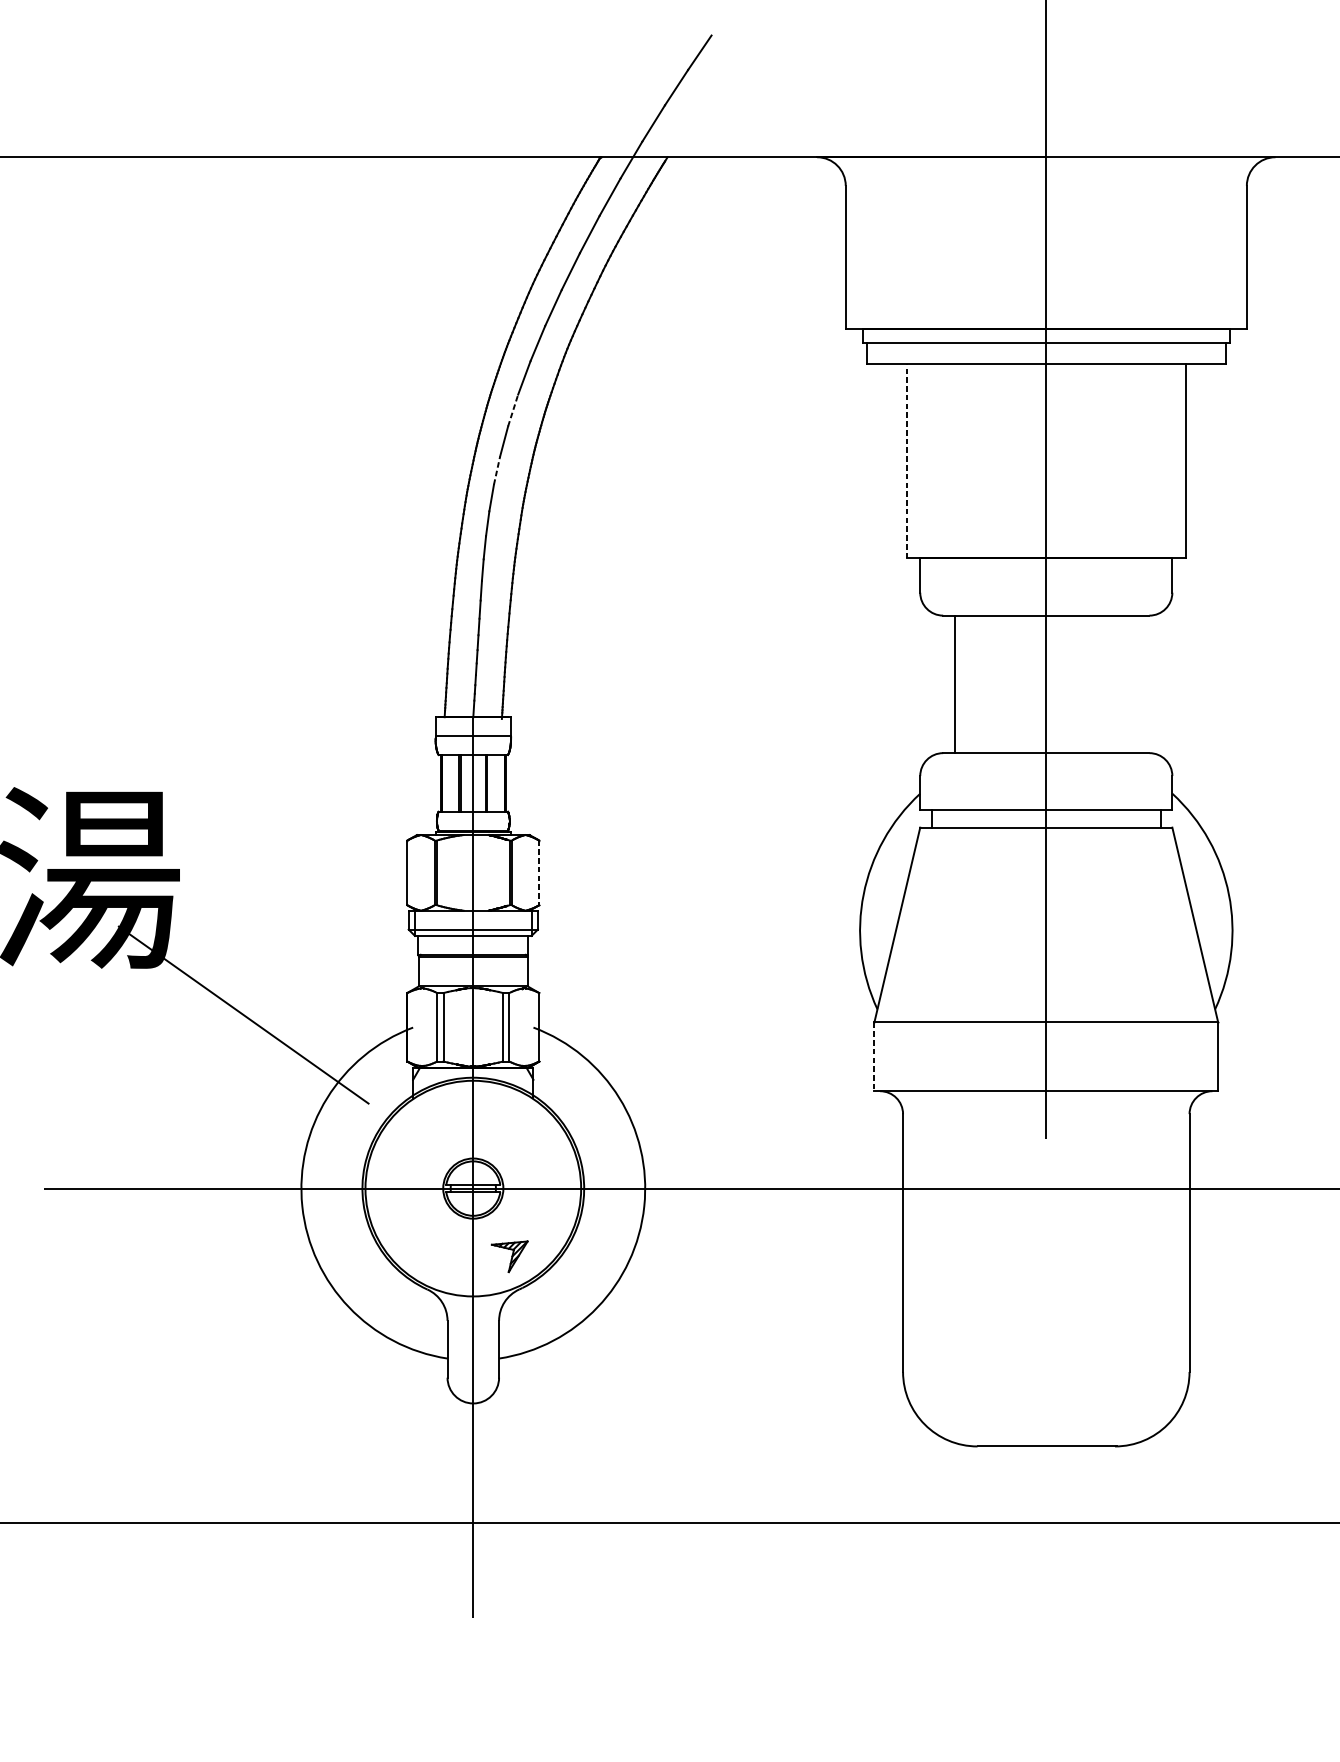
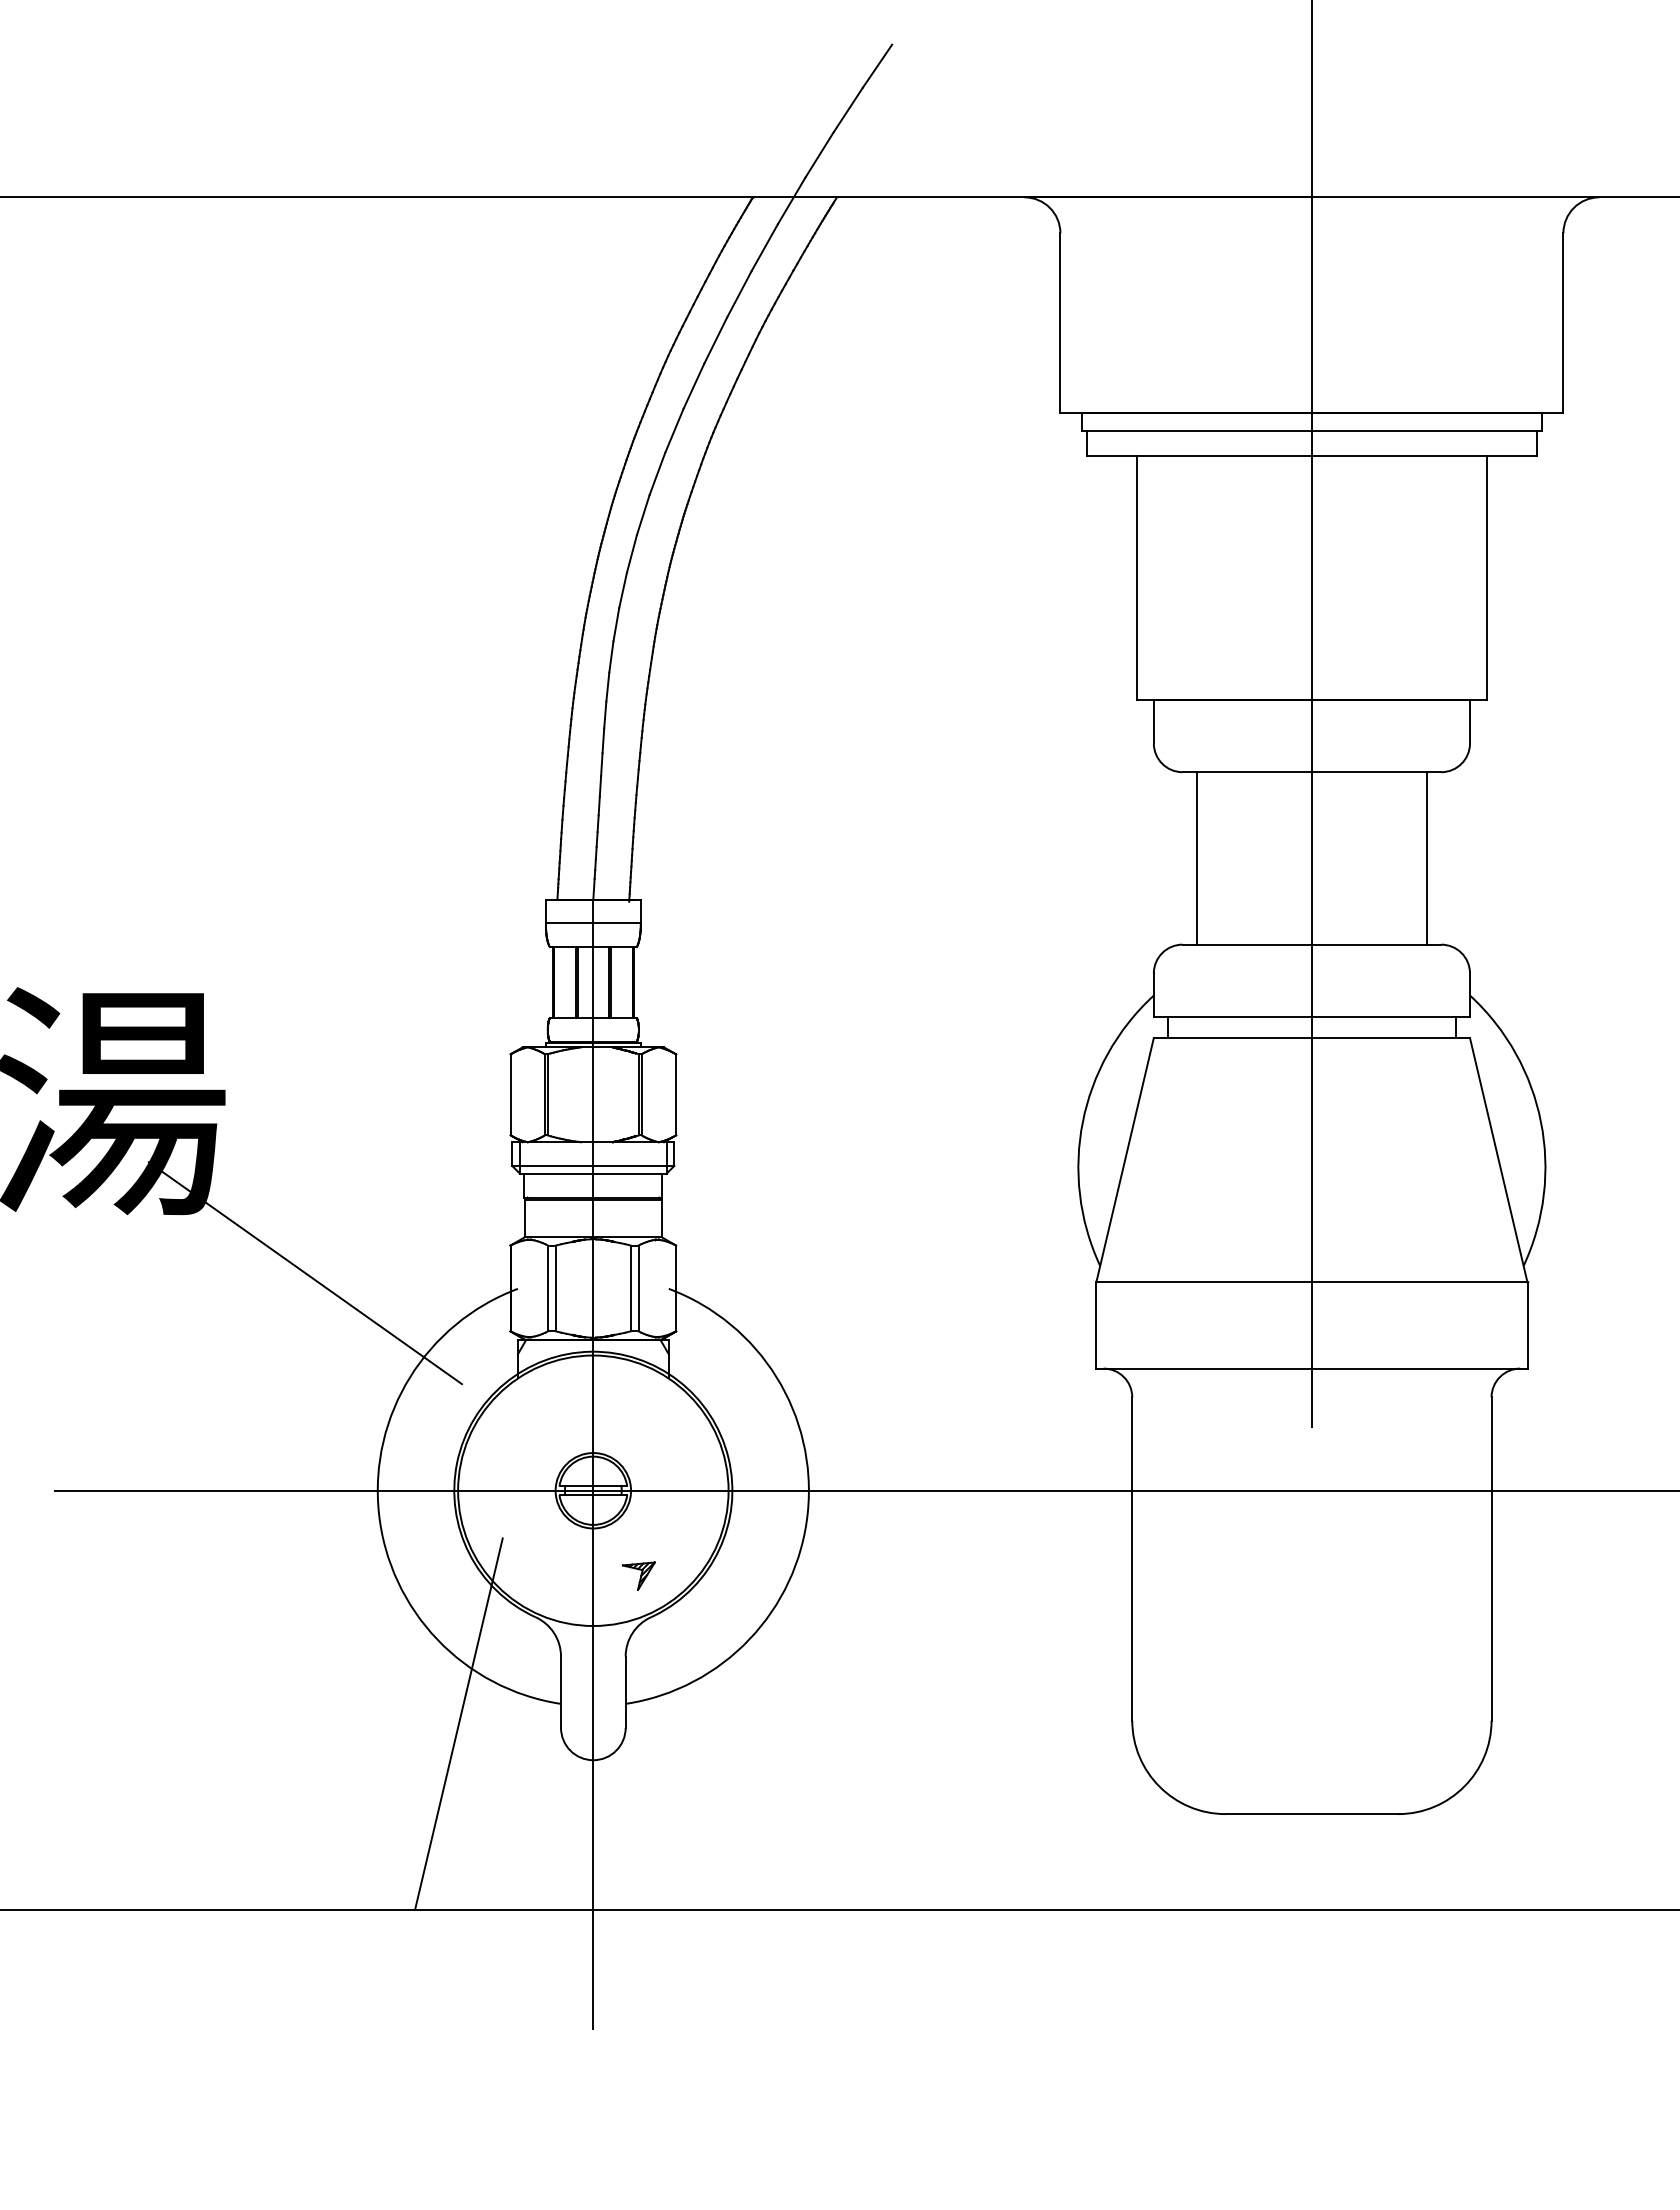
line: (513, 410) -> (643, 515), dashed -> solid
line: (907, 460) -> (1137, 577), dashed -> solid
line: (497, 469) -> (623, 589), dashed -> solid
line: (1137, 684) -> (1426, 858), added
line: (538, 872) -> (675, 1094), dashed -> solid
line: (874, 1057) -> (1096, 1326), dashed -> solid
part: (509, 1256) -> (638, 1575), size x0.71
line: (365, 1374) -> (458, 1723), added

